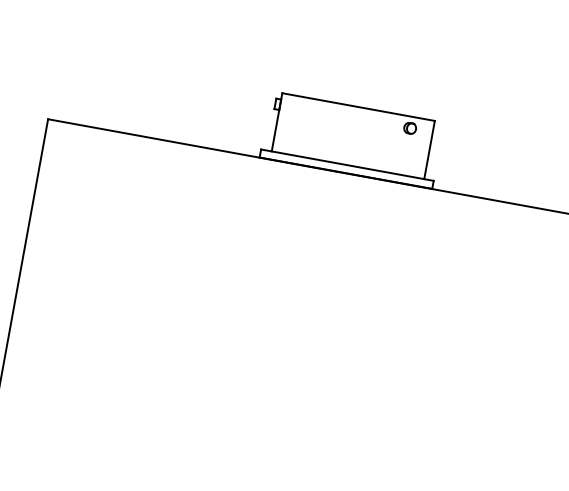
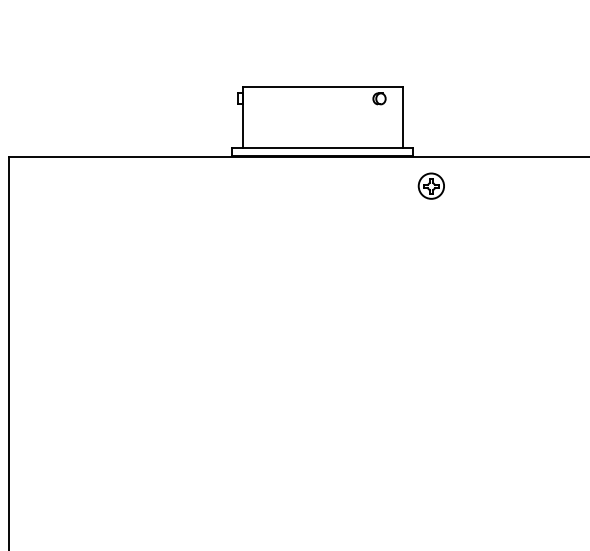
part: (443, 219) -> (430, 185), added

